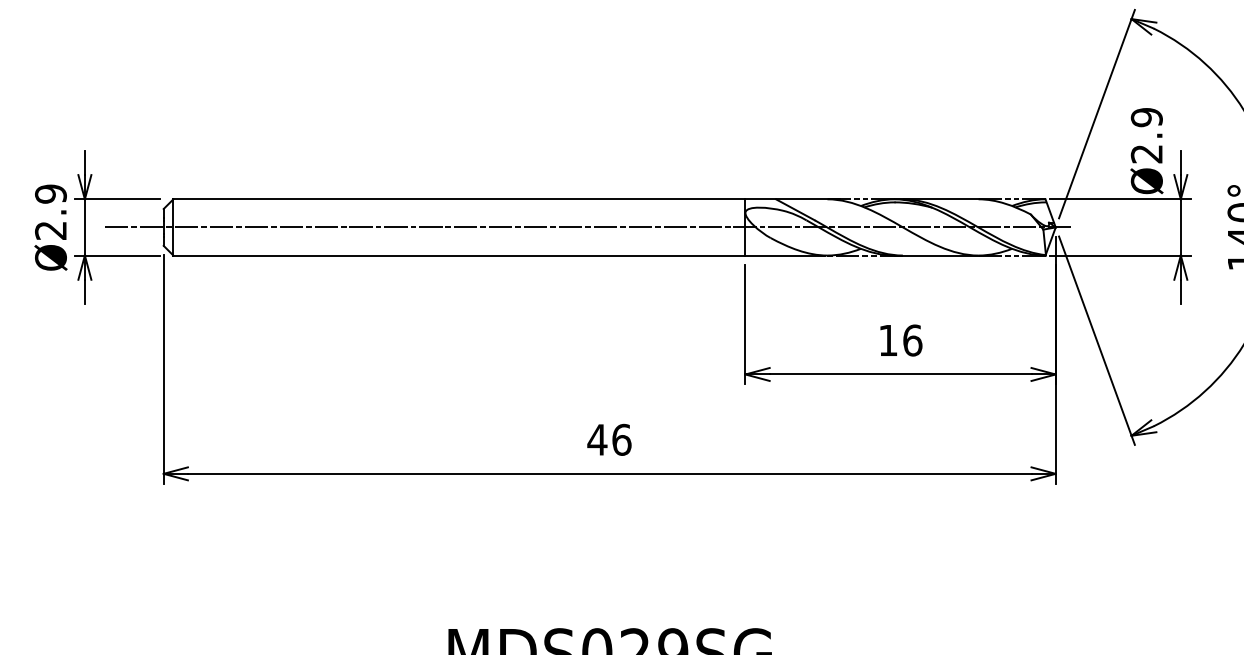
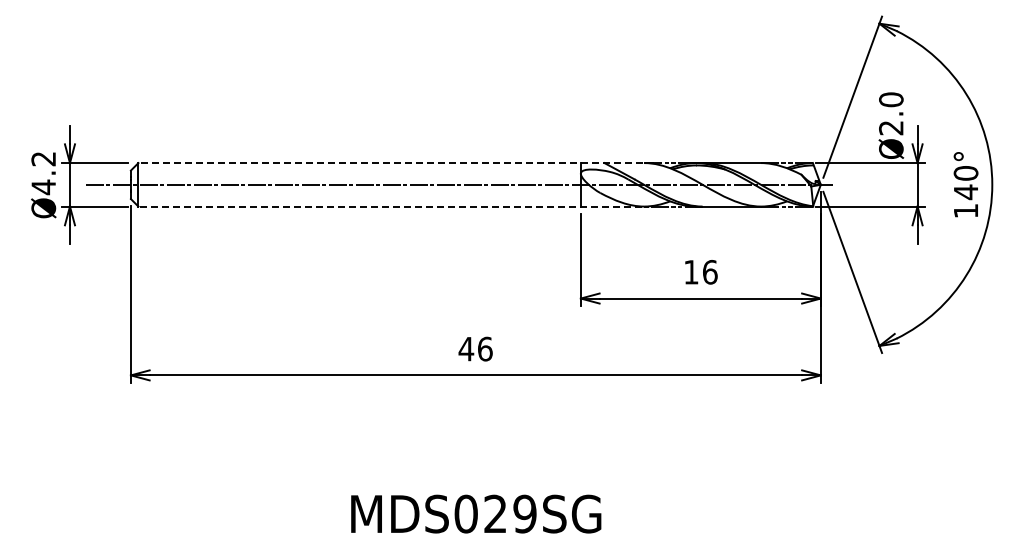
text: (1147, 117) -> (891, 99), Ø2.9 -> Ø2.0
line: (507, 199) -> (396, 163), solid -> dashed
text: (50, 212) -> (43, 173), Ø2.9 -> Ø4.2
line: (499, 255) -> (390, 206), solid -> dashed

